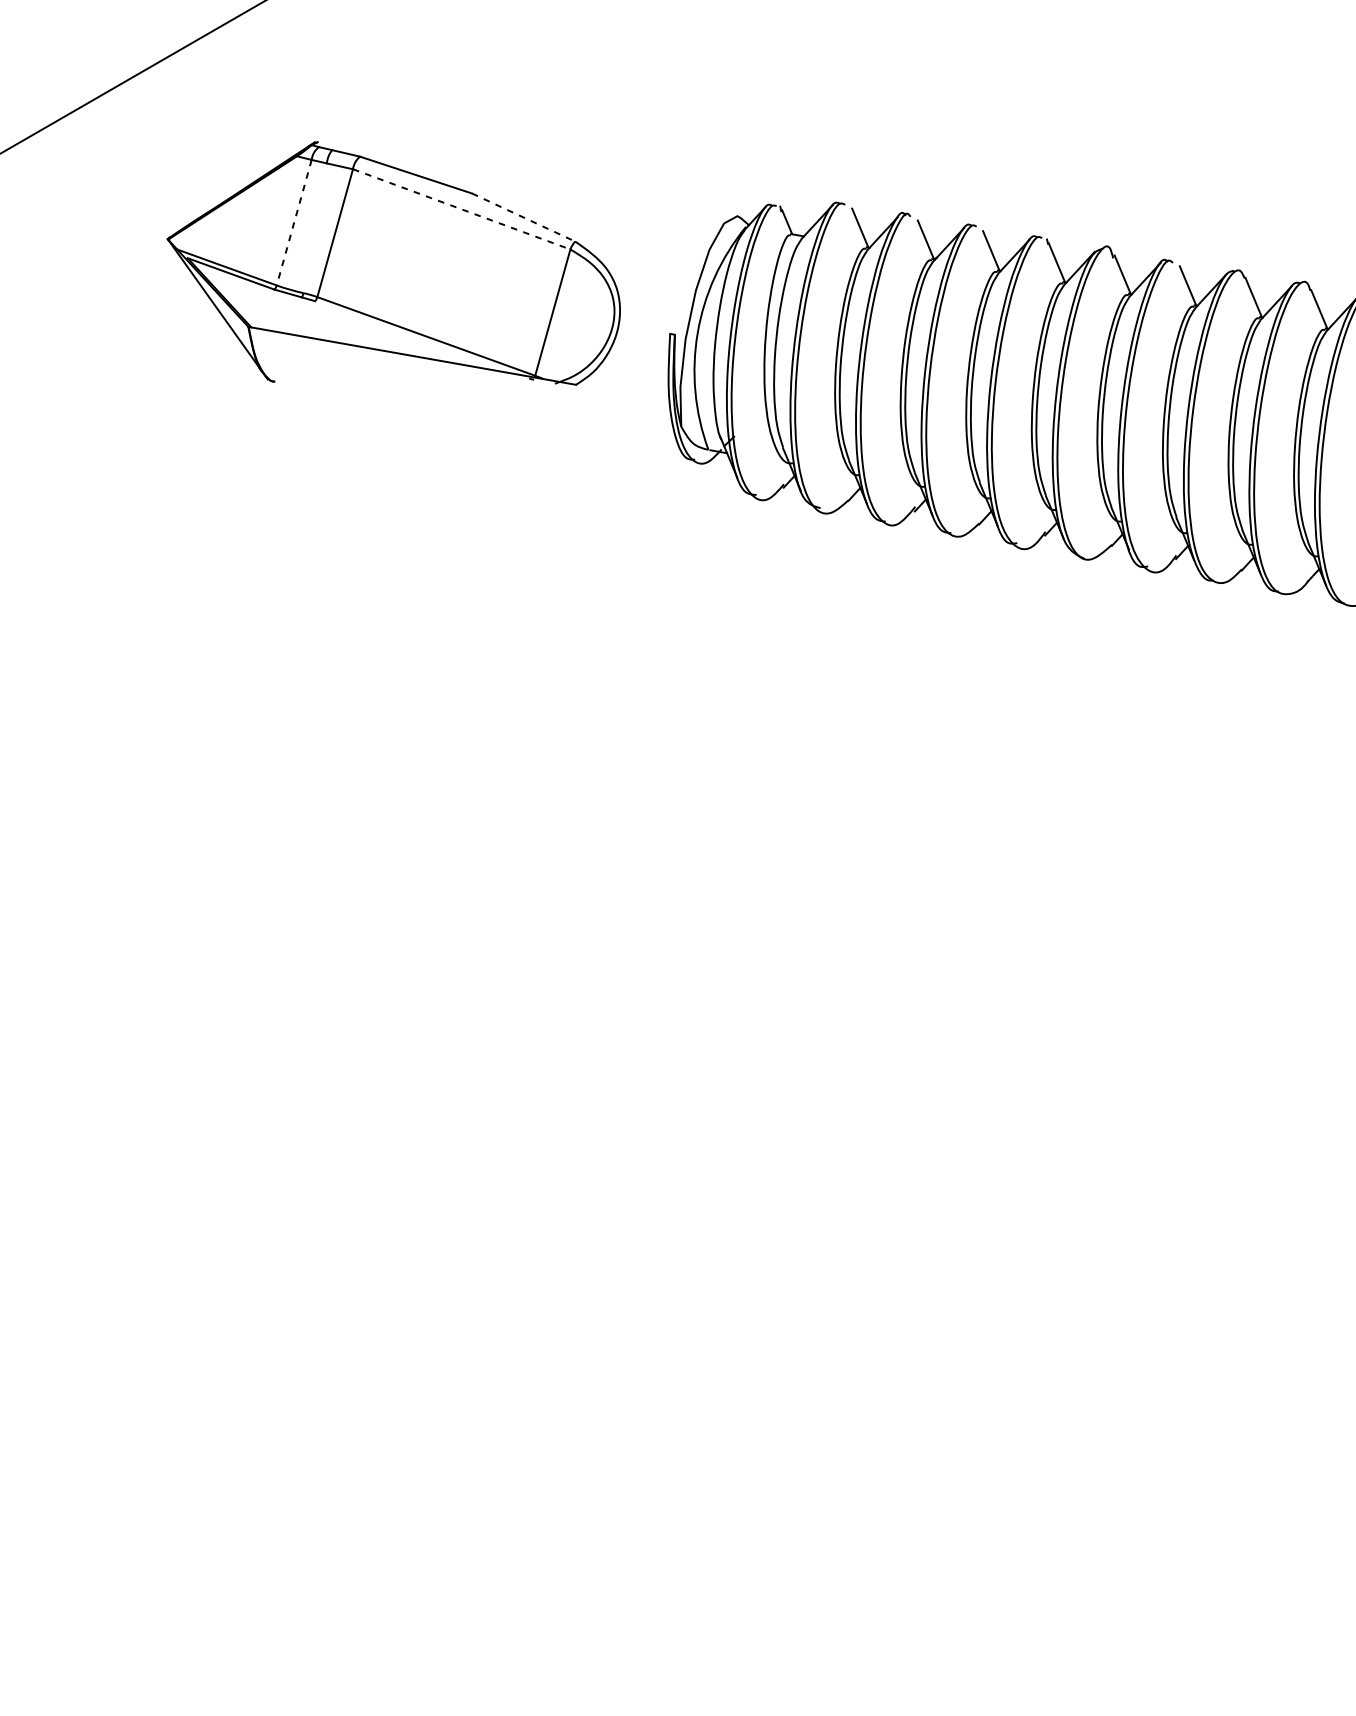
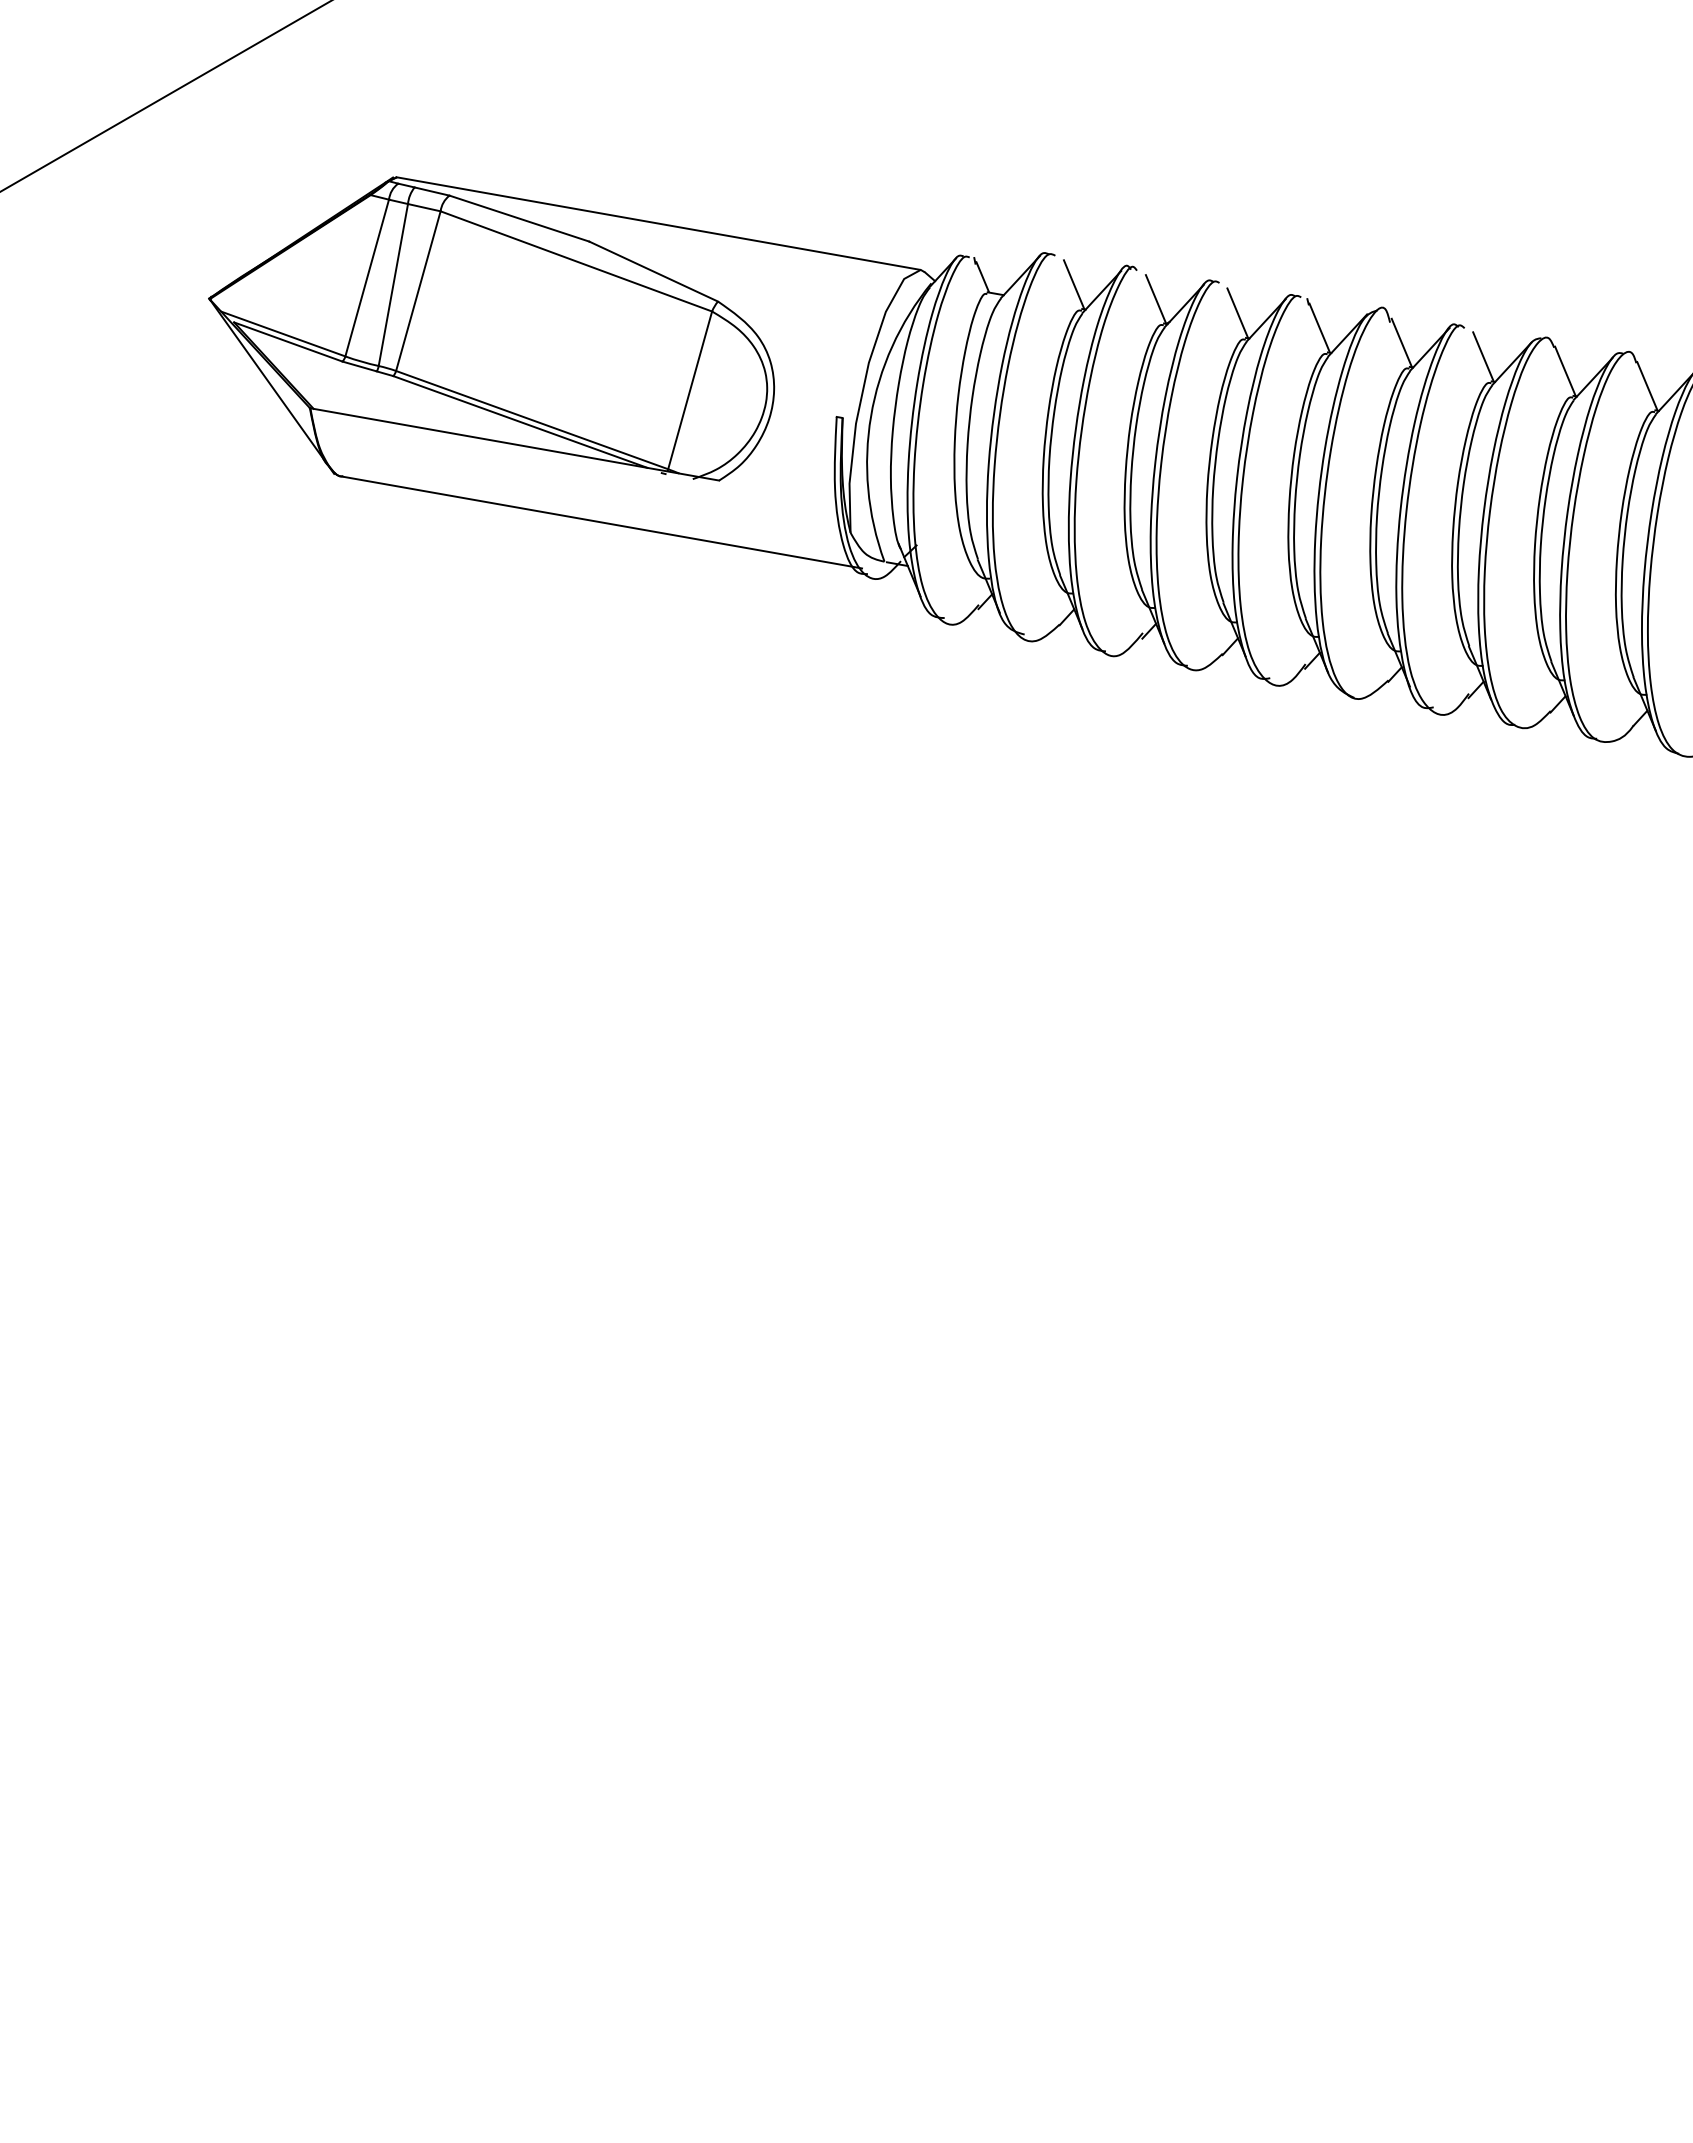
line: (527, 179) -> (658, 223), added
line: (461, 209) -> (576, 261), dashed -> solid
line: (524, 217) -> (654, 271), dashed -> solid
line: (294, 223) -> (367, 278), dashed -> solid
line: (315, 227) -> (393, 284), added
line: (416, 337) -> (520, 421), added
line: (482, 418) -> (602, 522), added

